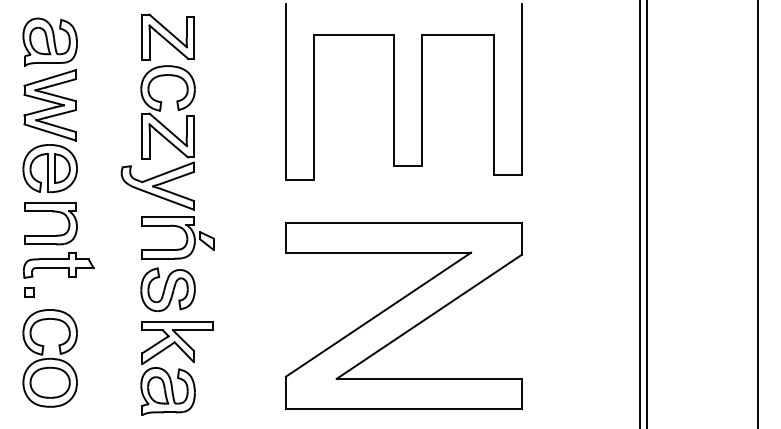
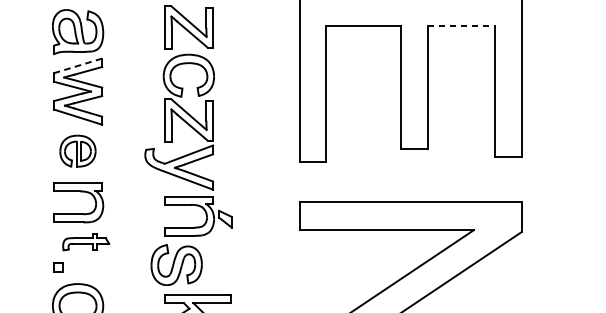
line: (458, 35) -> (462, 25), solid -> dashed
line: (50, 78) -> (78, 66), solid -> dashed
part: (49, 168) -> (77, 151), size x0.7
part: (58, 265) -> (85, 242), size x0.7
part: (167, 289) -> (176, 264), moved

